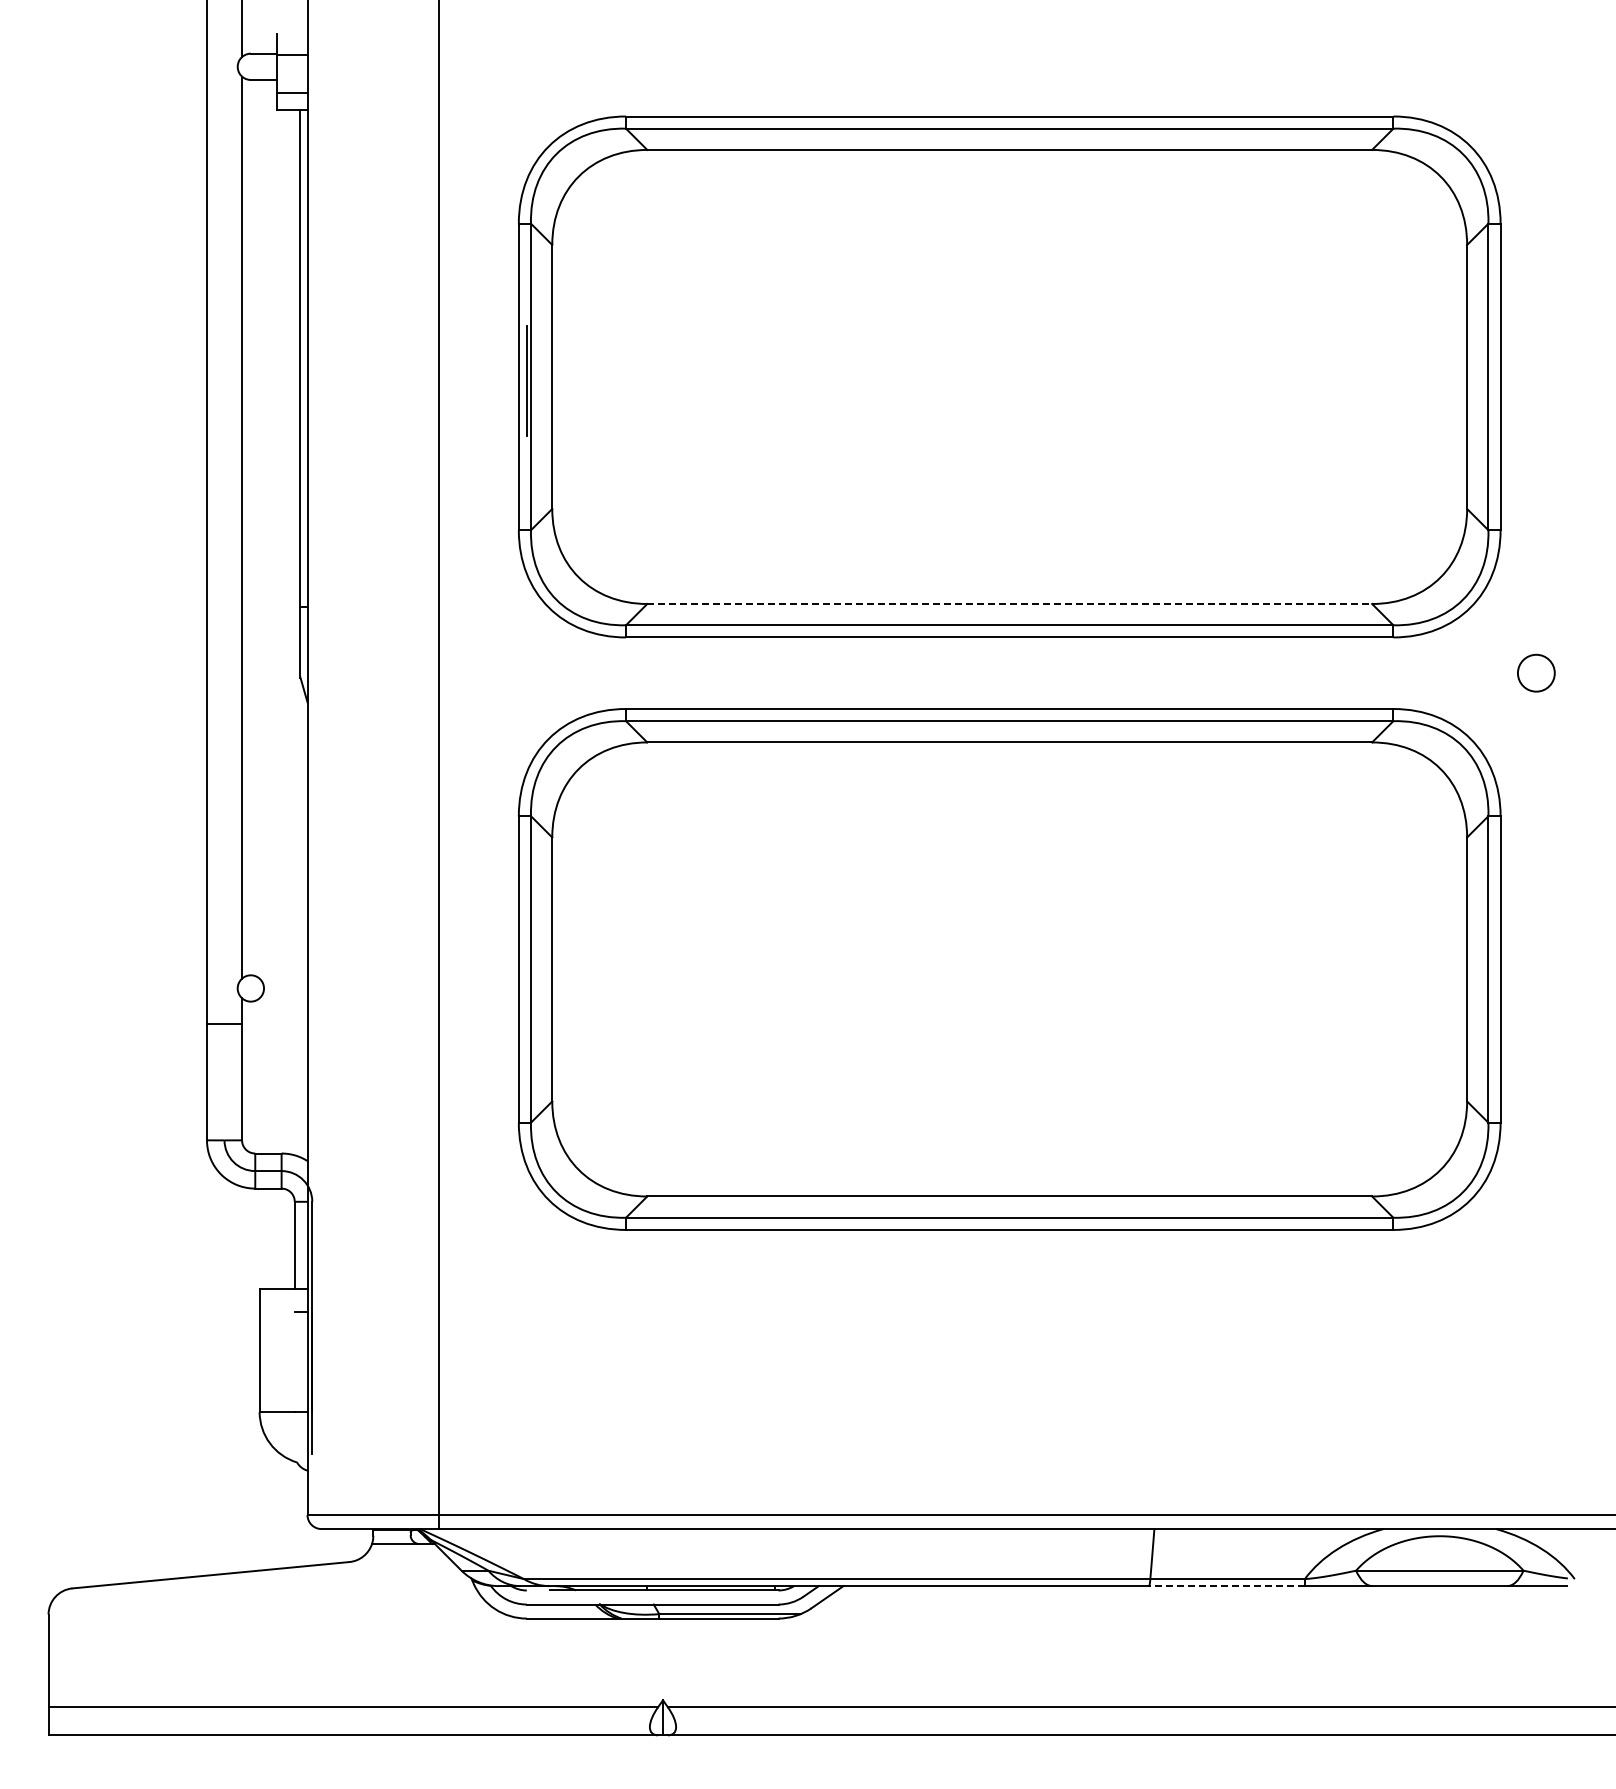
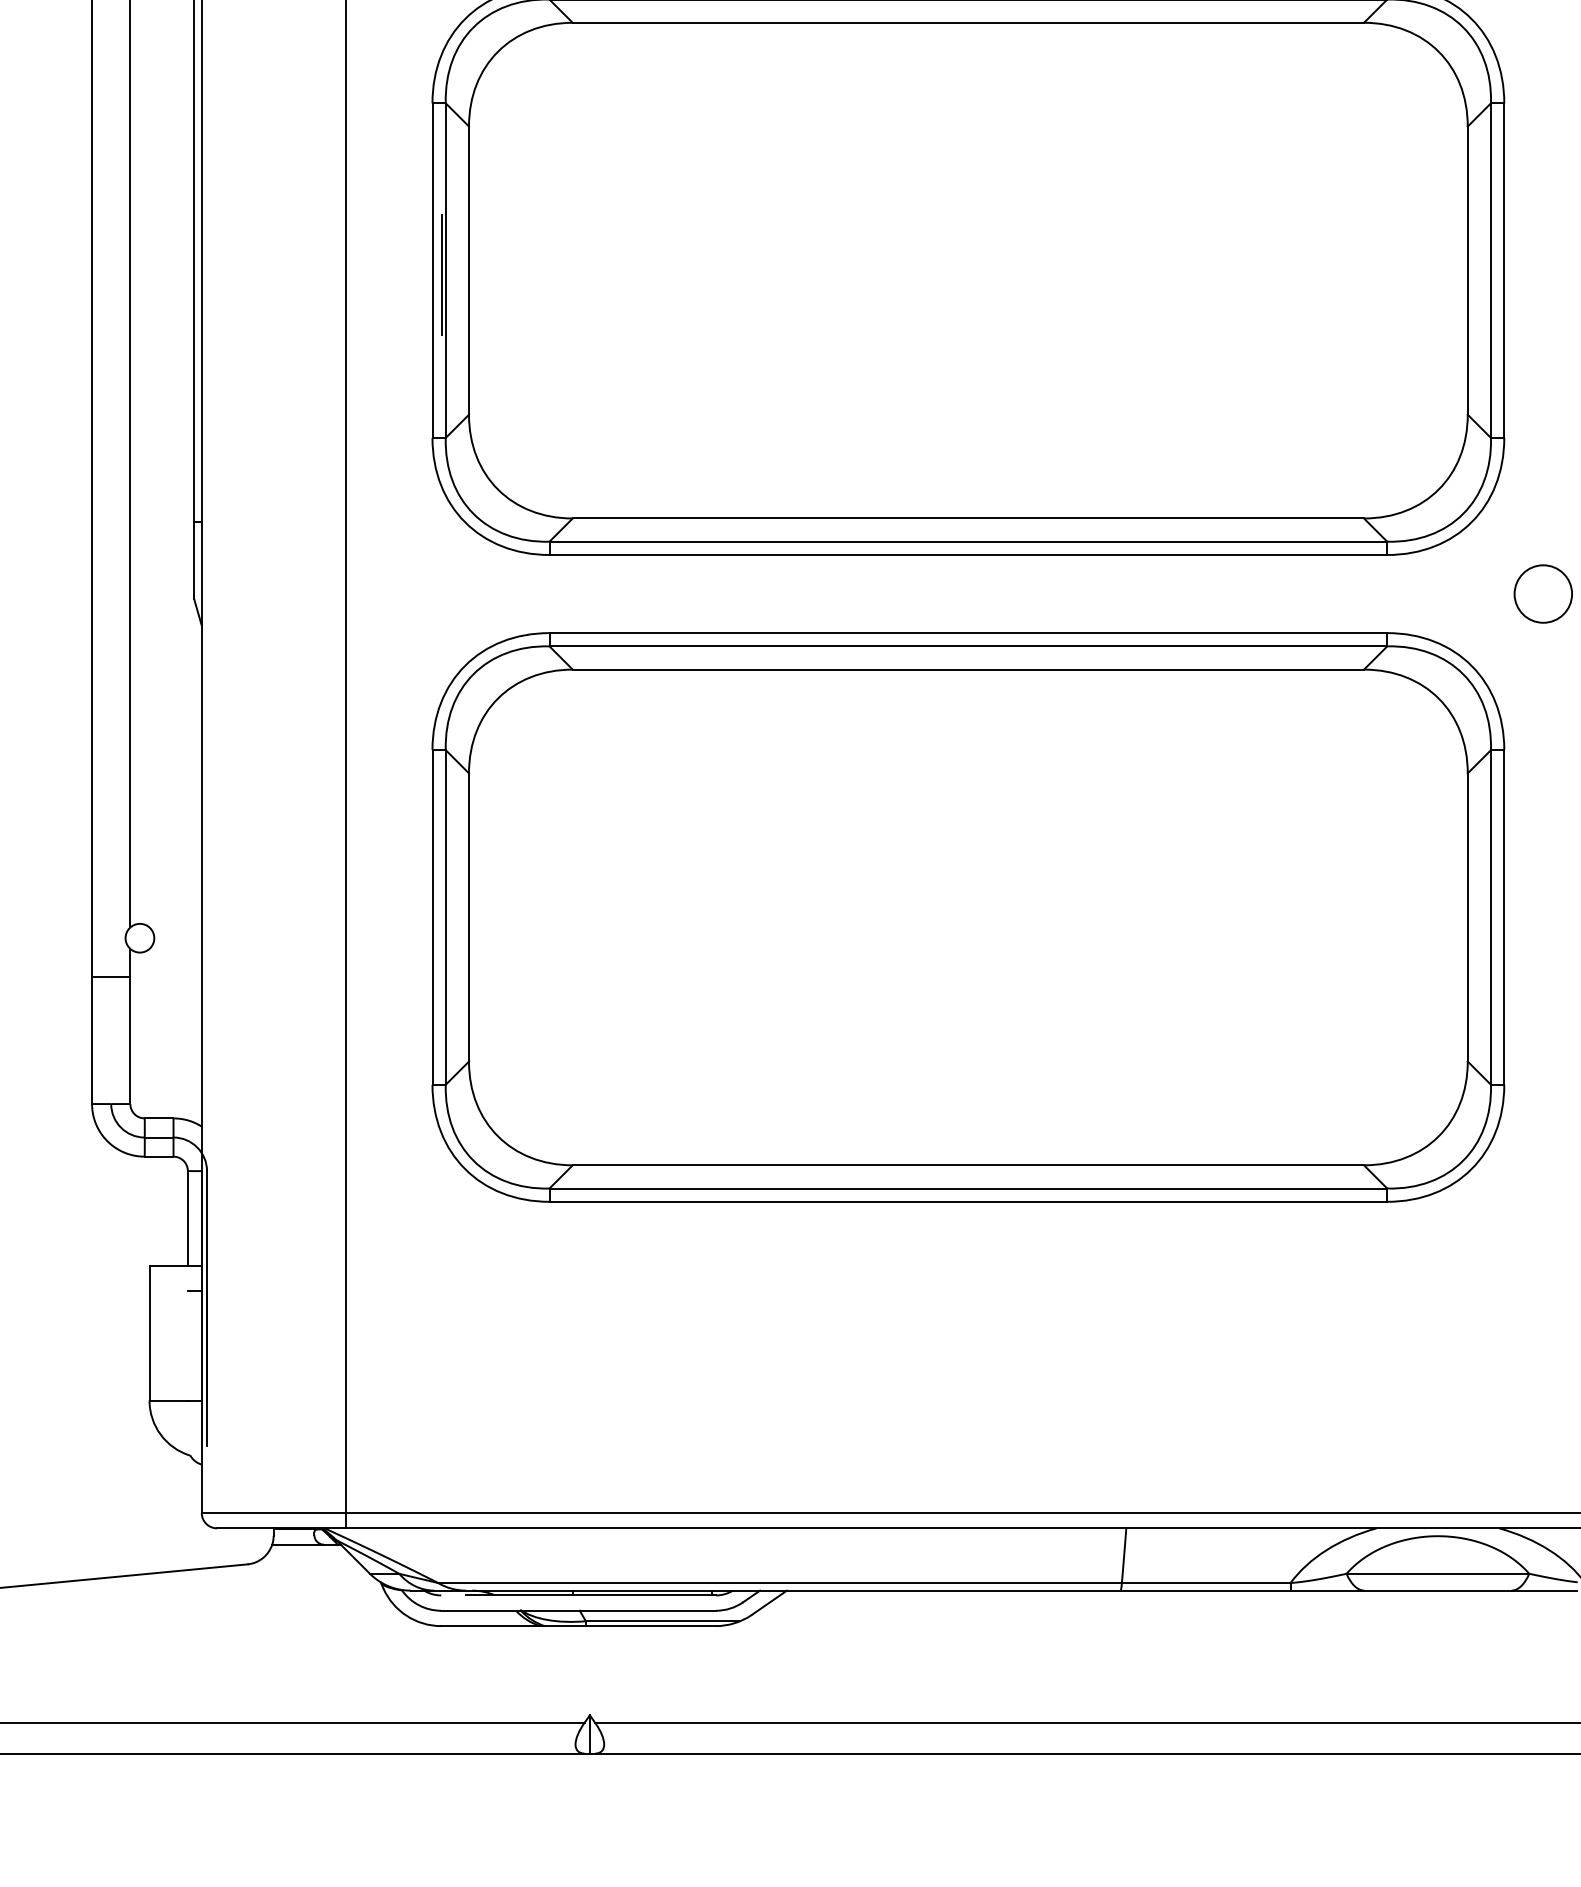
line: (1010, 604) -> (969, 519), dashed -> solid
circle: (1536, 672) -> (1543, 593), size x1.43
line: (1226, 1586) -> (1205, 1591), dashed -> solid

